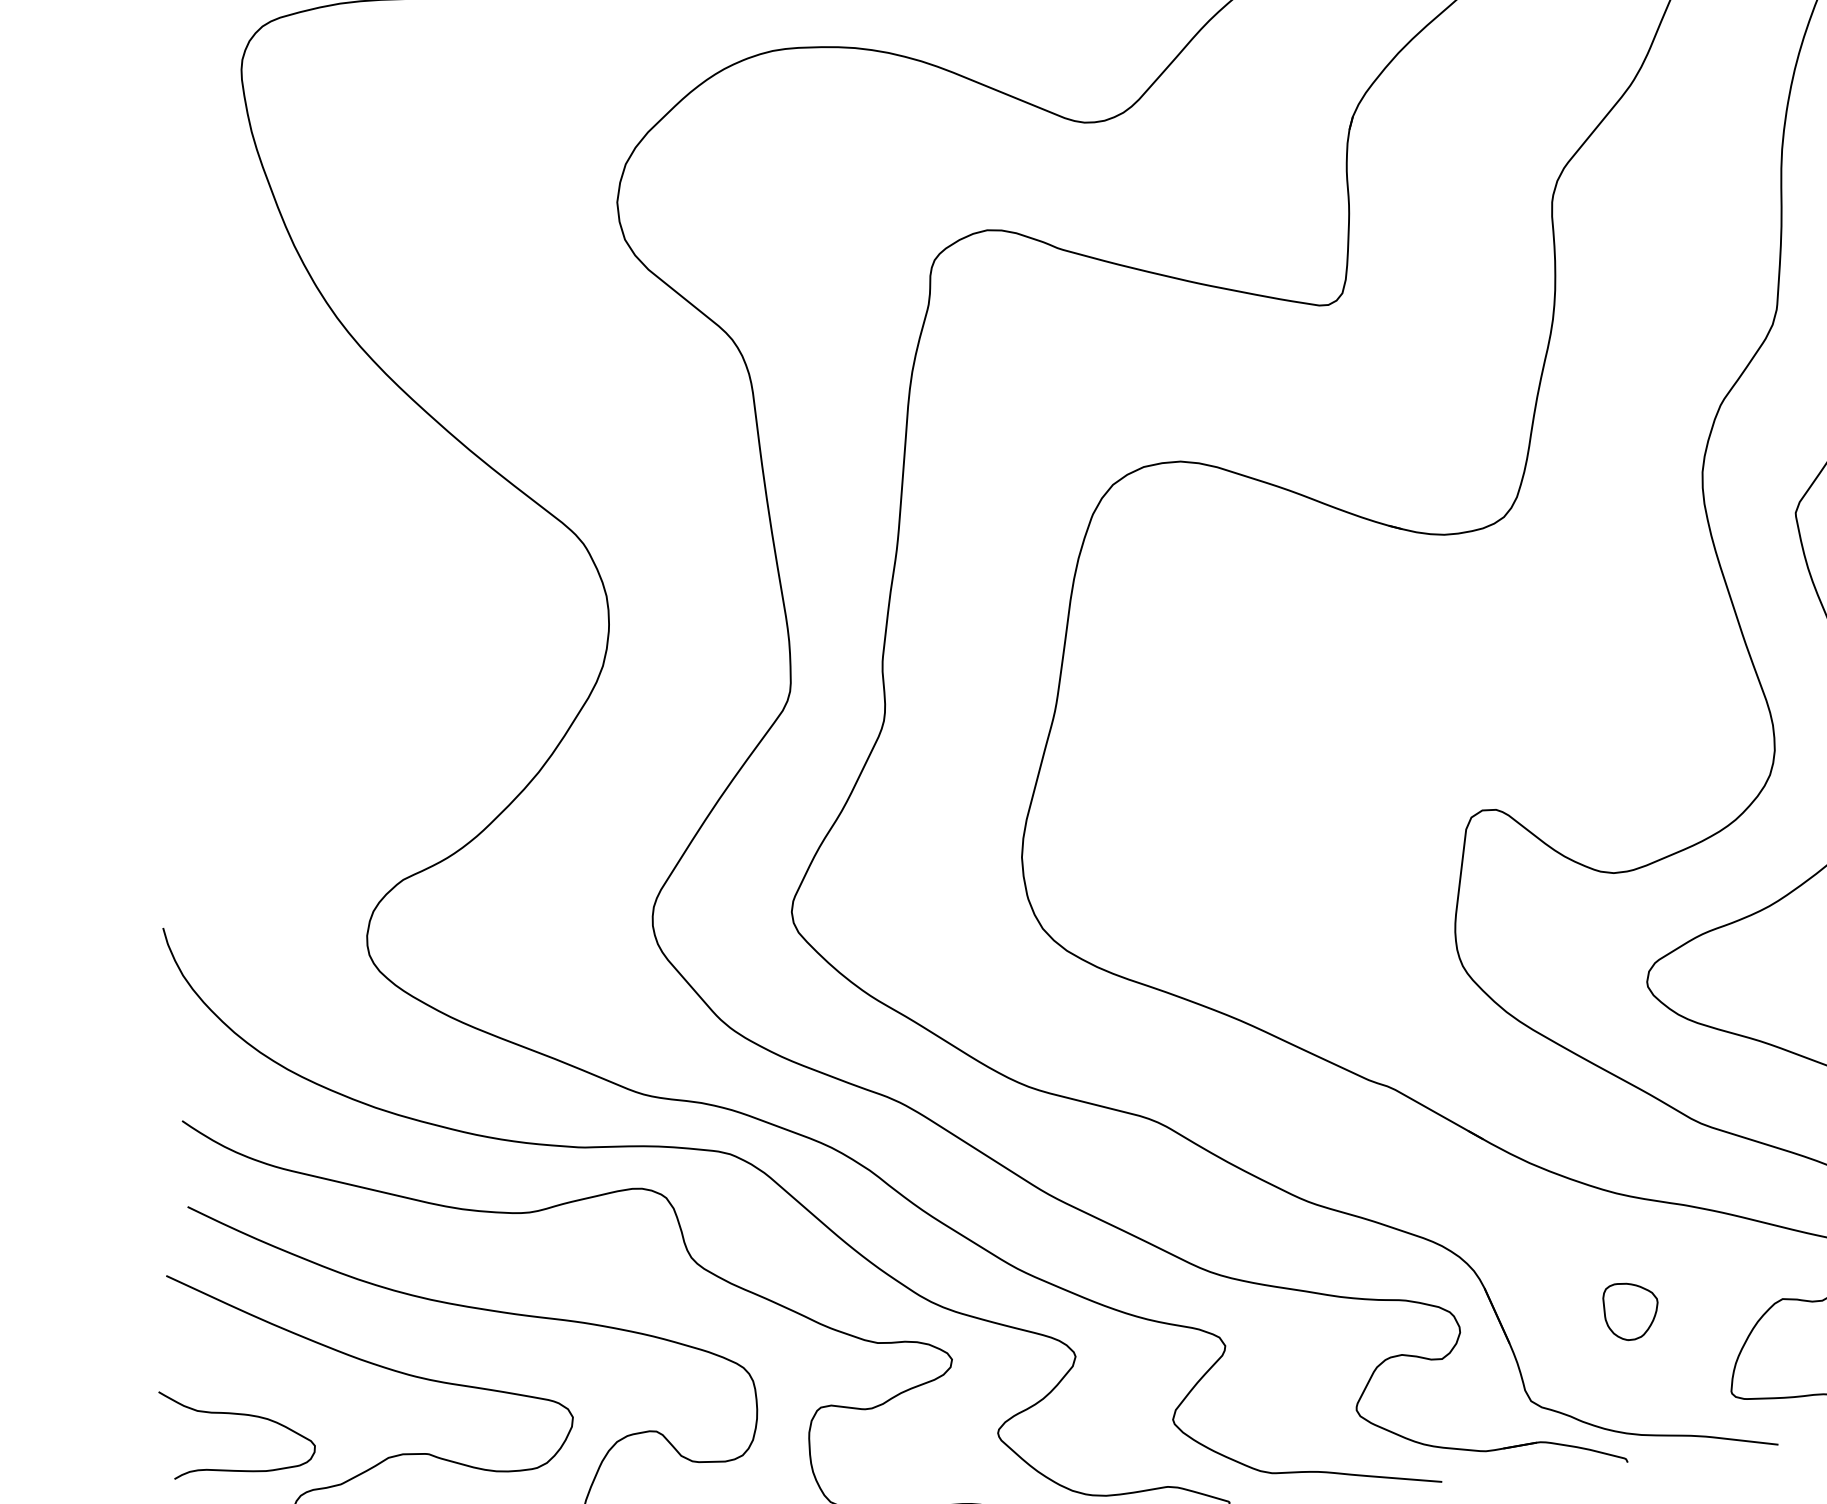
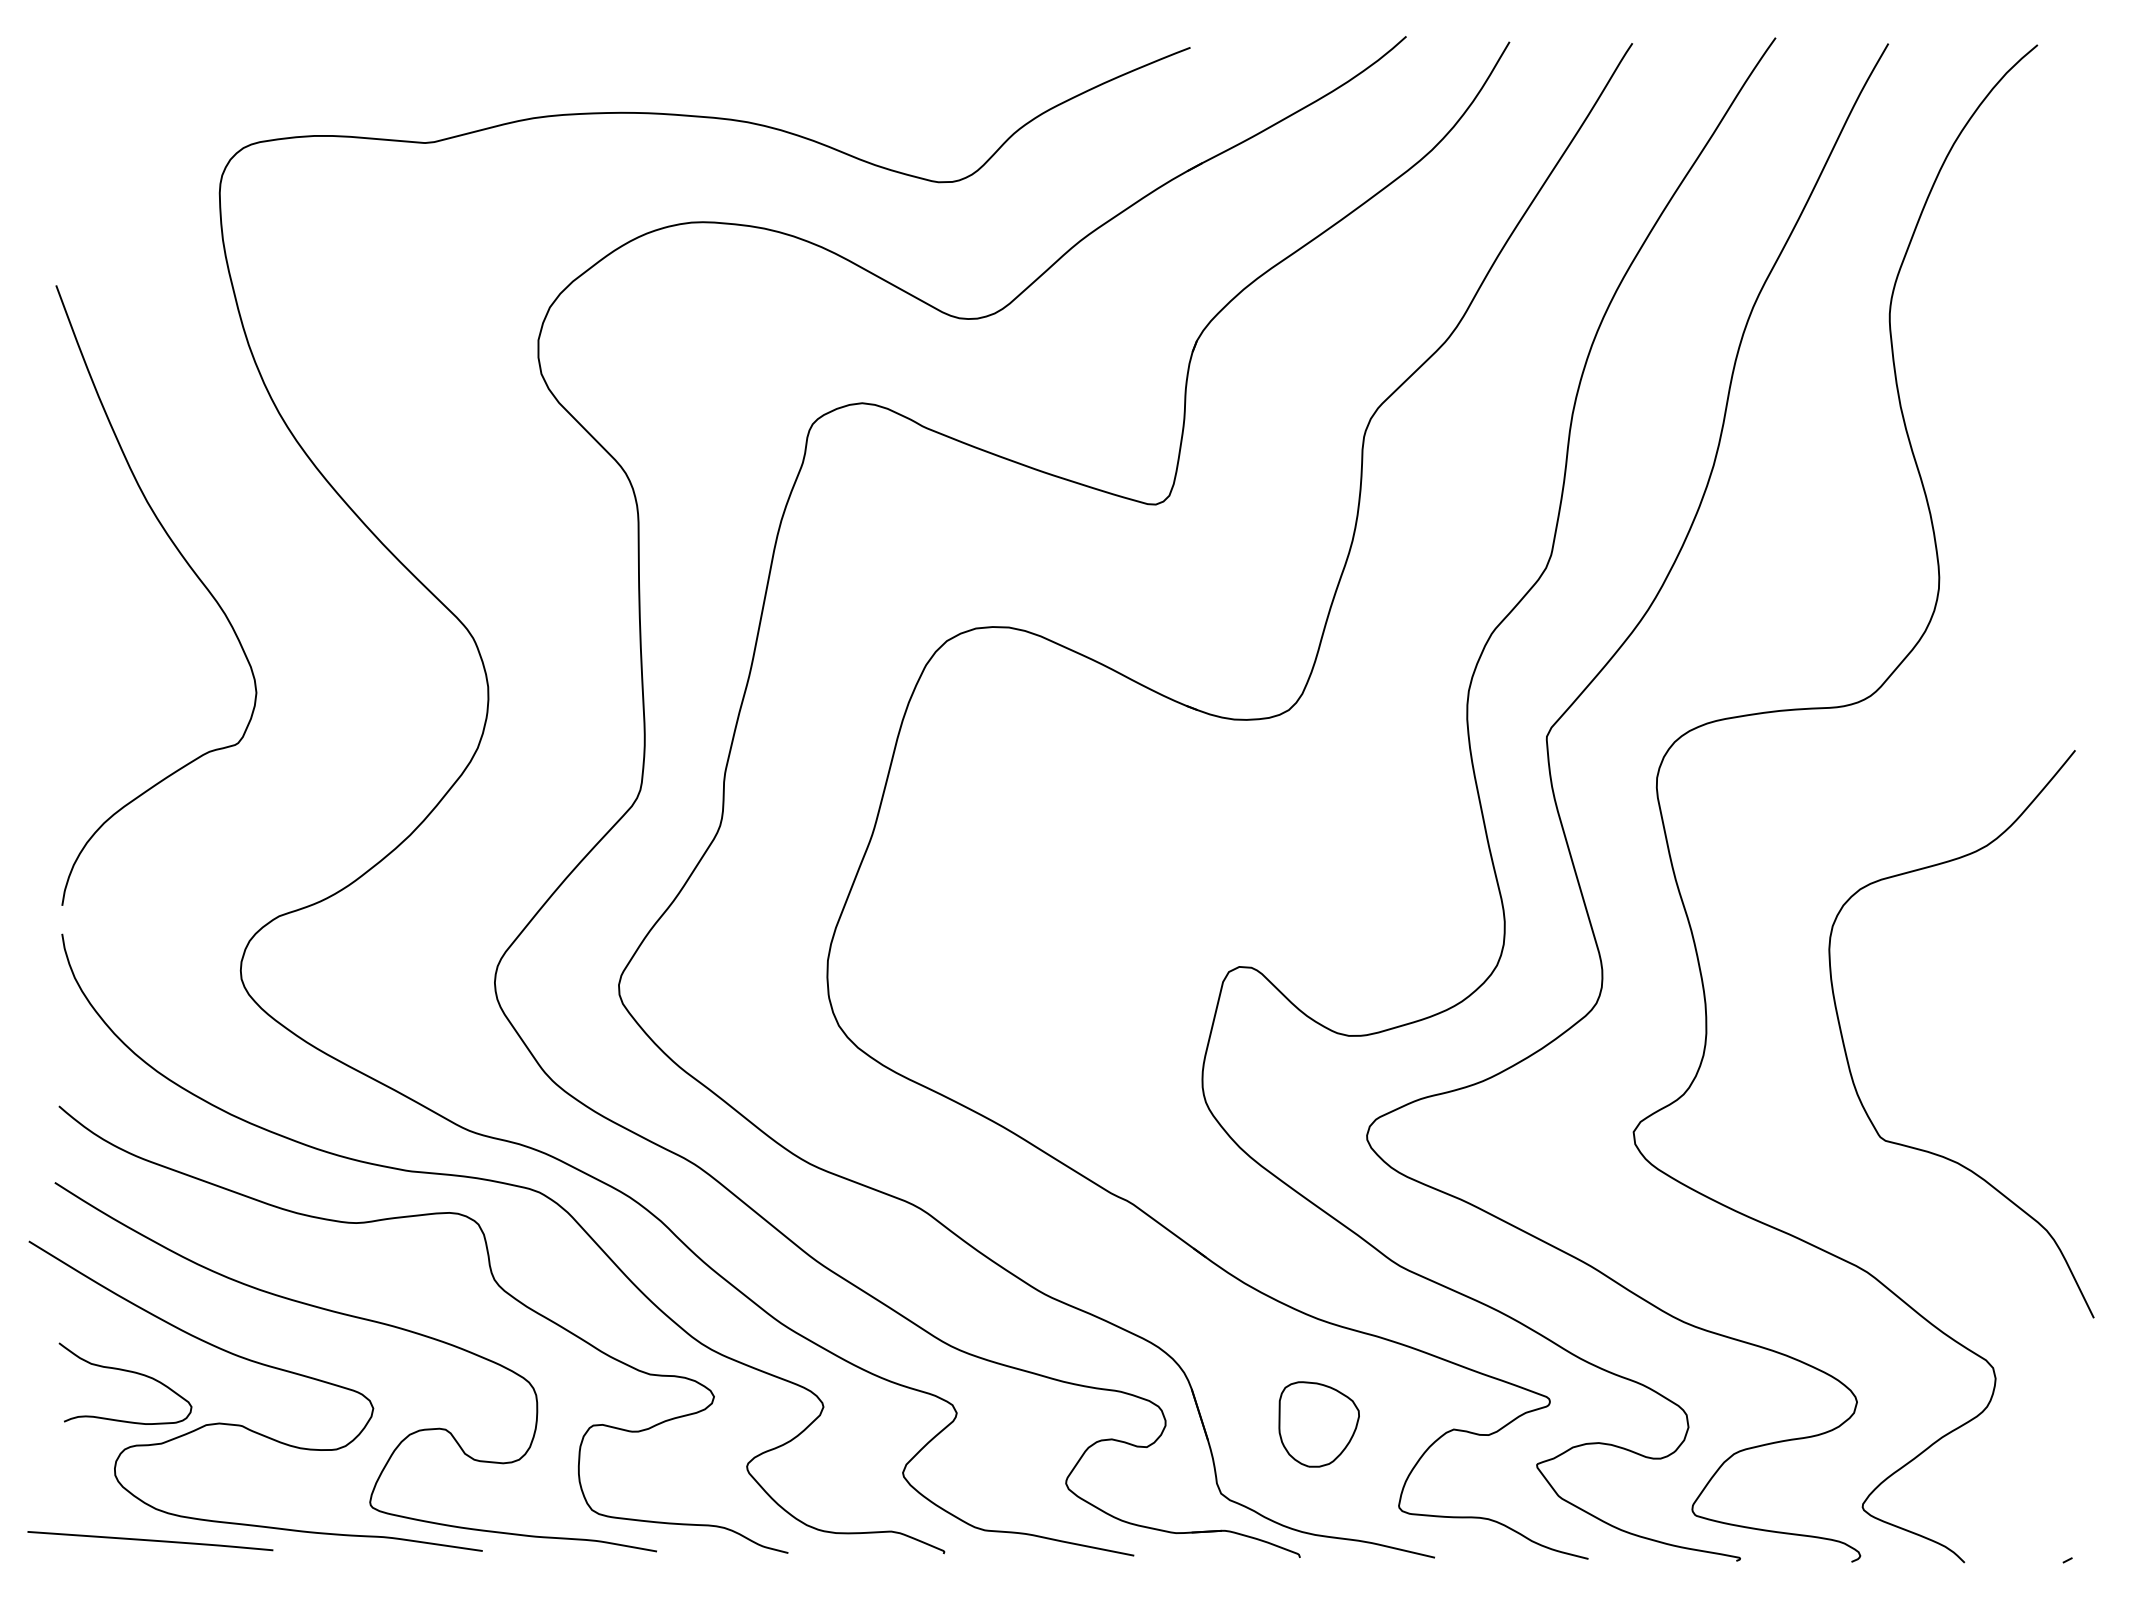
curve: (259, 505) -> (191, 570), added
part: (1630, 1311) -> (1318, 1424), size x1.67
curve: (241, 1415) -> (129, 1372), moved

